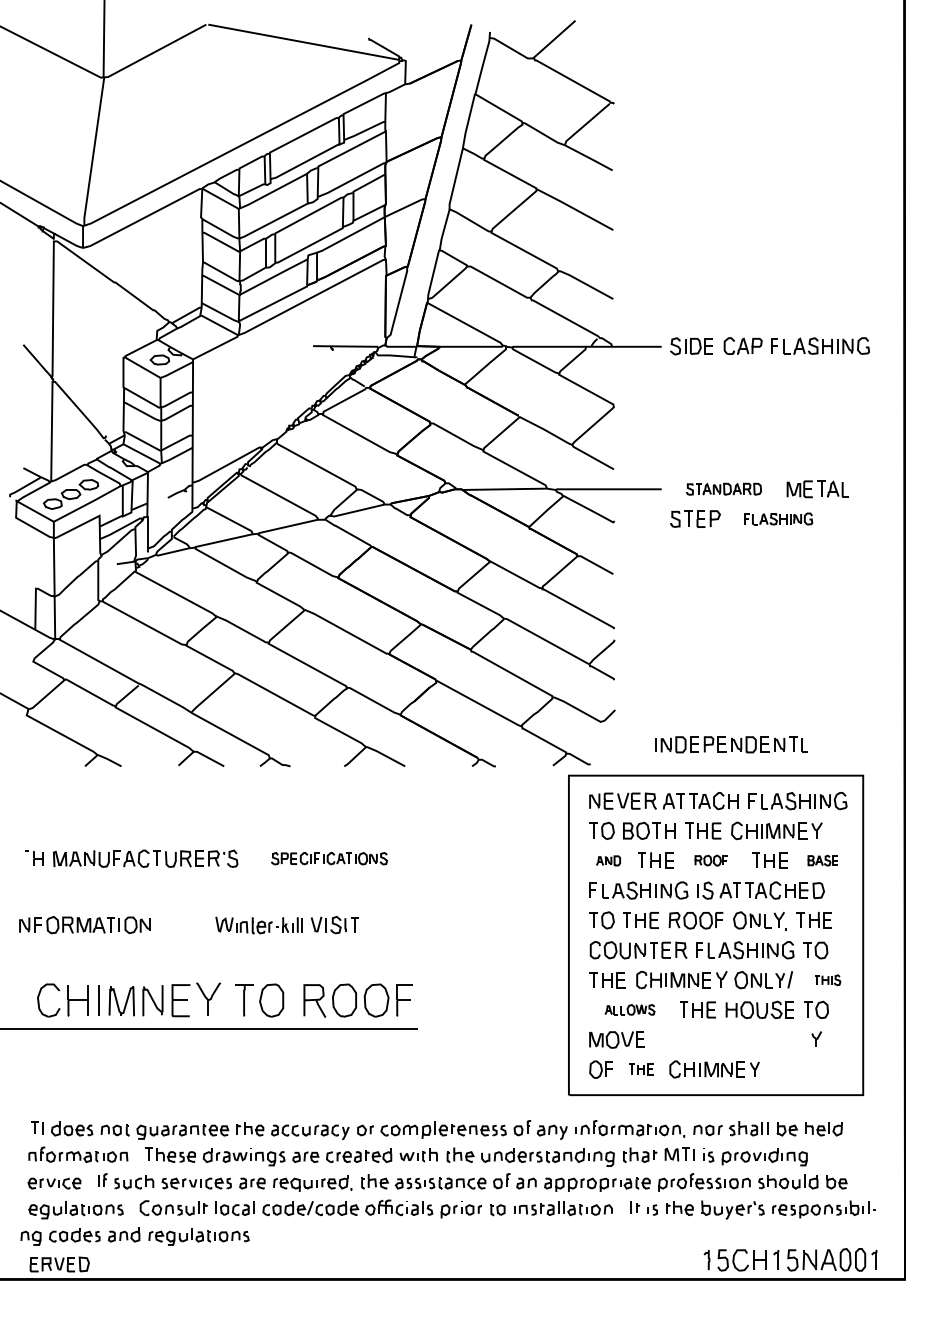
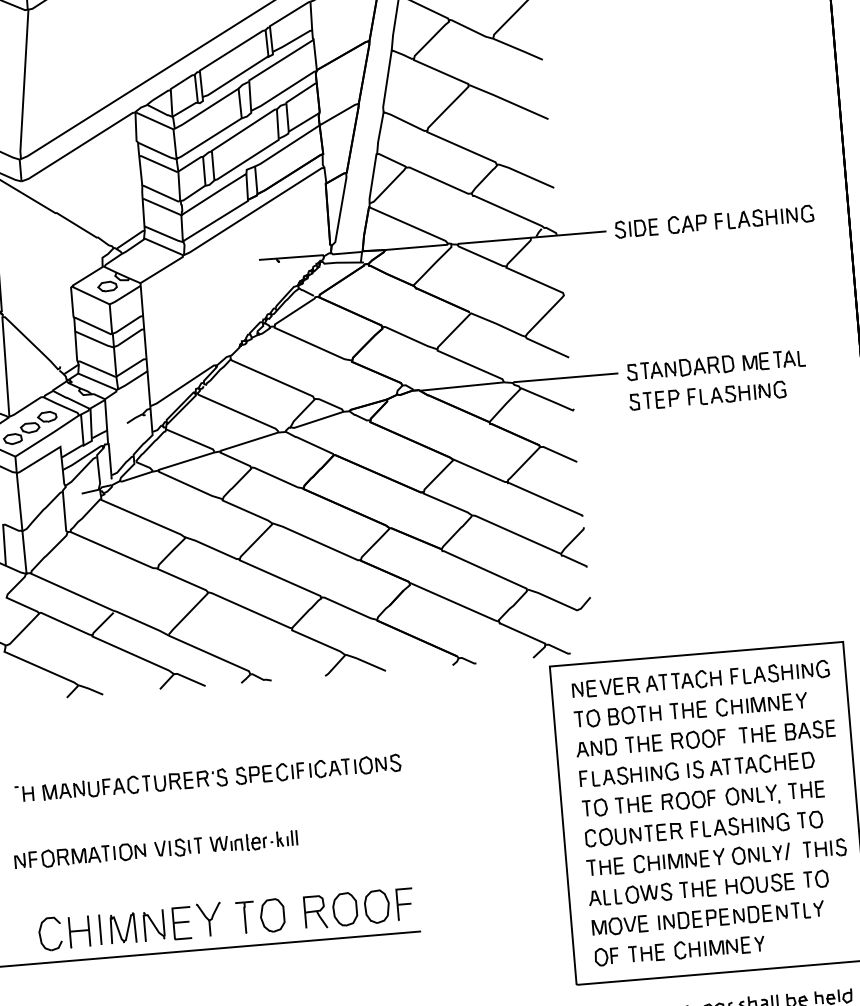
part: (723, 489) -> (679, 368), size x1.43
part: (778, 518) -> (737, 392), size x1.43
part: (731, 744) -> (733, 915), moved
part: (329, 858) -> (318, 769), size x1.43
part: (608, 860) -> (596, 747), size x1.67
part: (711, 860) -> (699, 739), size x1.67
part: (822, 860) -> (809, 729), size x1.67
part: (334, 925) -> (178, 848), moved
part: (827, 980) -> (824, 849), size x1.67
part: (629, 1009) -> (629, 894), size x1.67
part: (640, 1069) -> (645, 953), size x1.43

